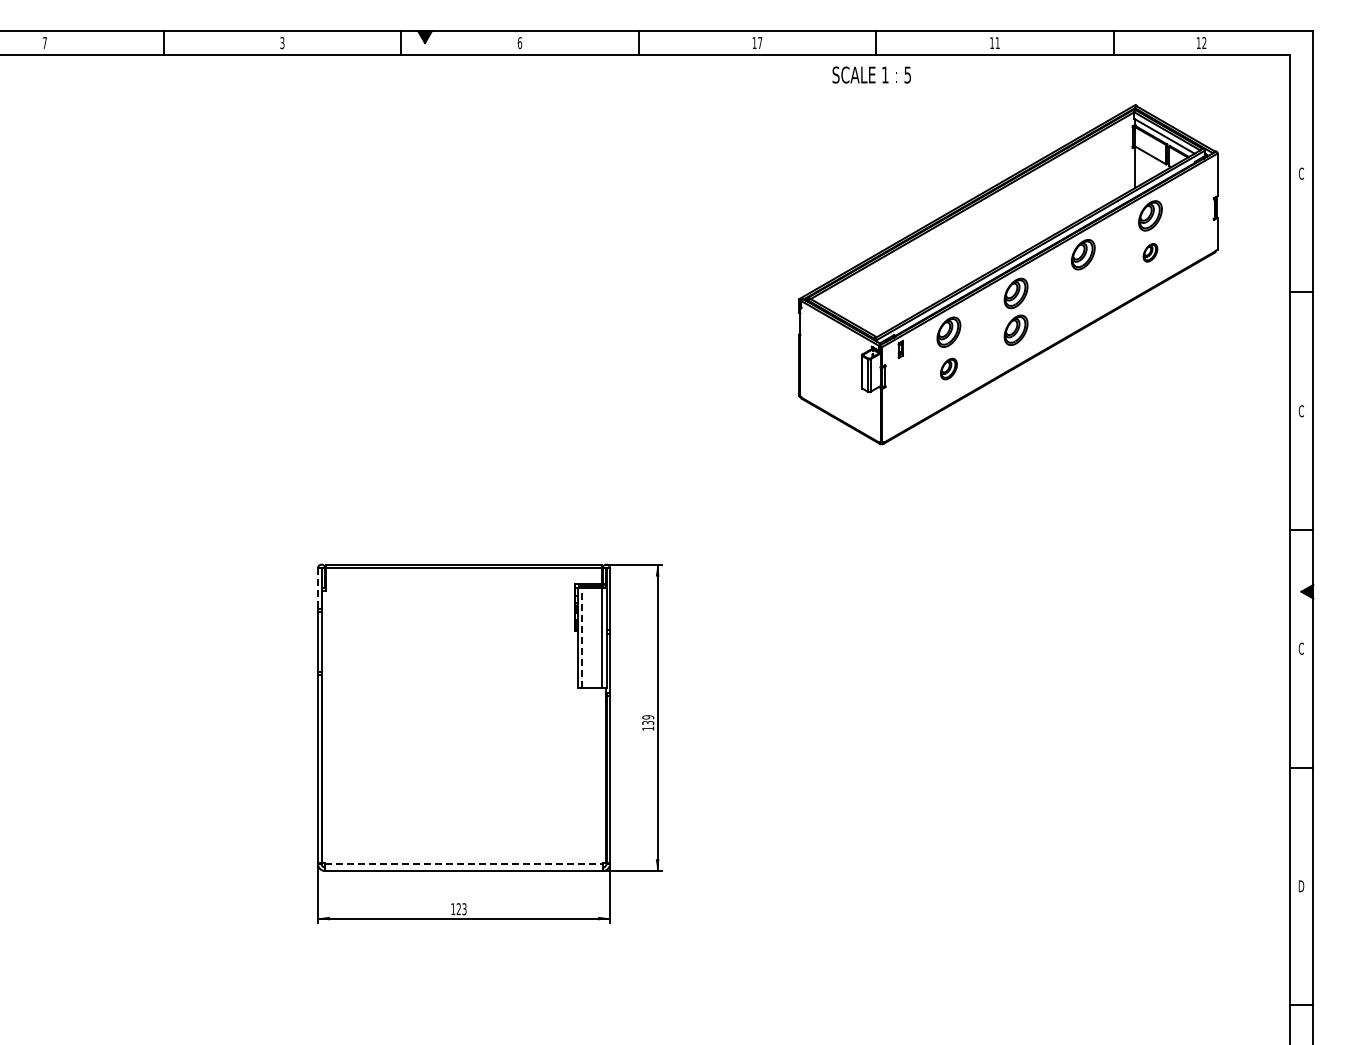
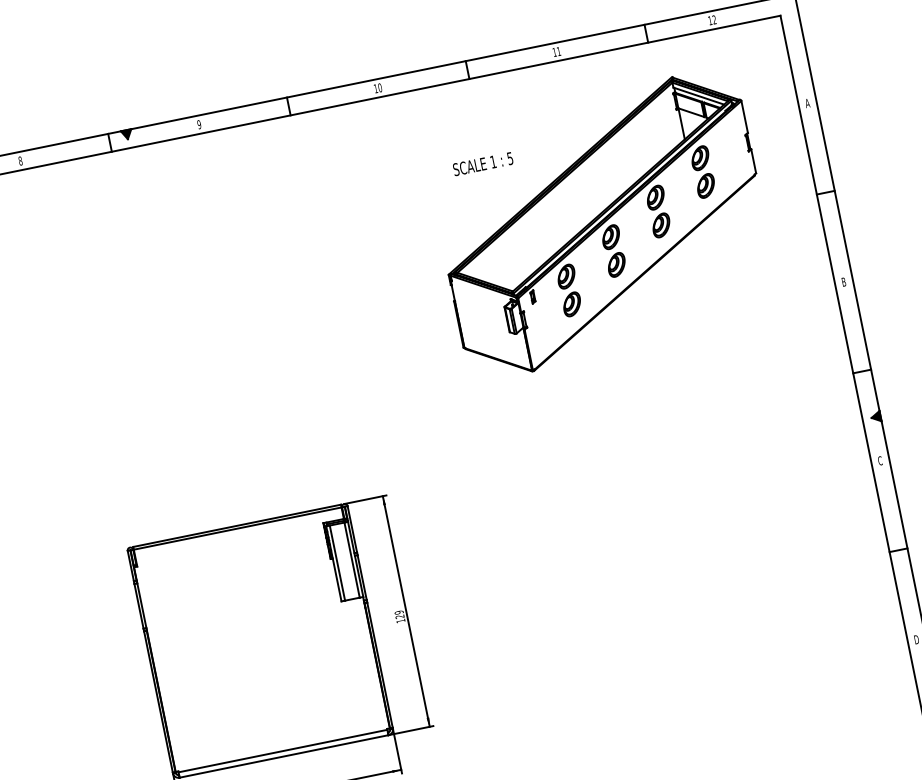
text: (282, 43) -> (20, 161), 3 -> 8
text: (519, 43) -> (199, 125), 6 -> 9
text: (760, 43) -> (380, 88), 17 -> 10
text: (871, 74) -> (482, 163), moved
text: (1301, 173) -> (807, 103), C -> A
part: (1150, 252) -> (706, 185), size x1.67
part: (1083, 291) -> (661, 225), added
part: (948, 368) -> (571, 303), size x1.43
text: (1300, 411) -> (843, 282), C -> B
line: (317, 588) -> (130, 566), dashed -> solid
line: (582, 638) -> (337, 563), dashed -> solid
text: (648, 723) -> (400, 617), 139 -> 129
line: (464, 863) -> (283, 750), dashed -> solid

